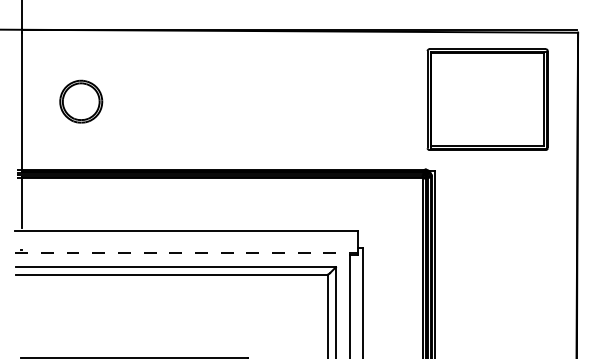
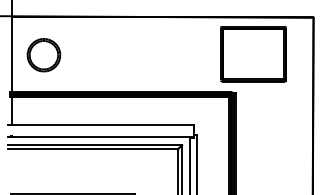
part: (487, 100) -> (253, 54), moved
part: (80, 102) -> (43, 55), size x1.43
line: (187, 253) -> (101, 137), dashed -> solid

